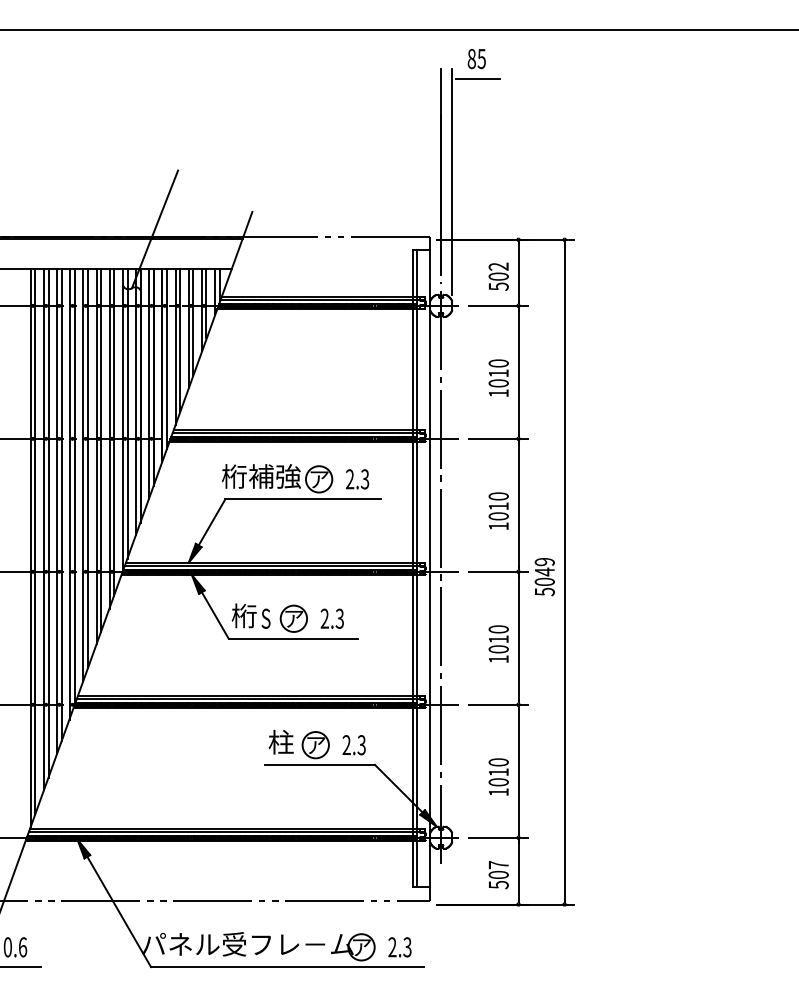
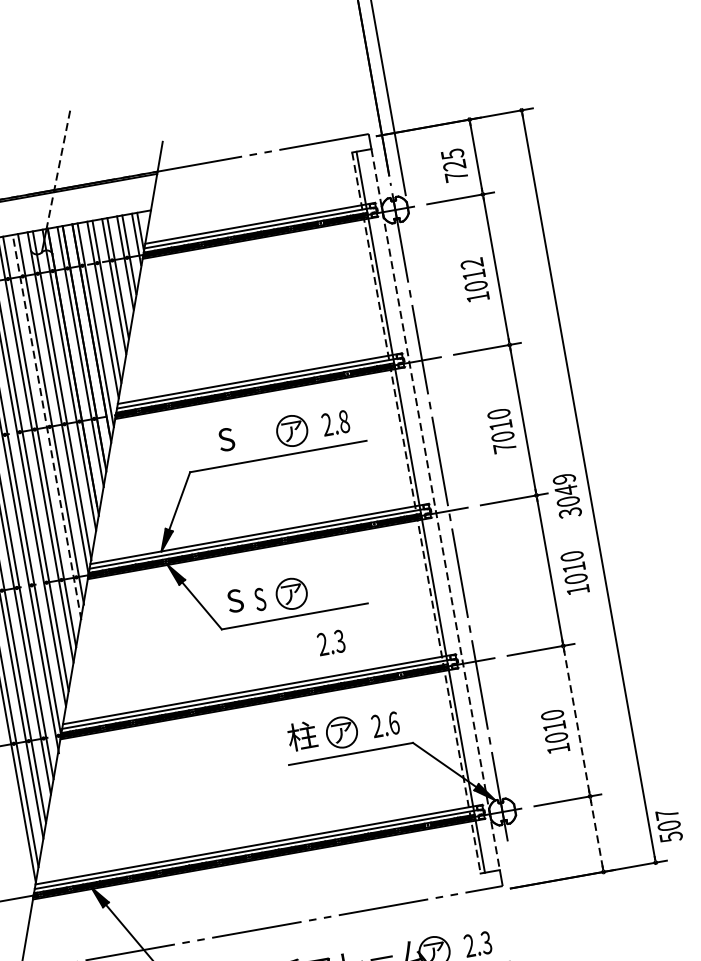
line: (158, 219) -> (58, 169), solid -> dashed
text: (498, 276) -> (454, 165), 502 -> 725
text: (498, 363) -> (471, 263), 1010 -> 1012
line: (109, 438) -> (46, 427), solid -> dashed
text: (261, 476) -> (226, 439), 桁補強 -> S
text: (364, 479) -> (343, 422), 2.3 -> 2.8
text: (498, 526) -> (504, 448), 1010 -> 7010
line: (412, 568) -> (415, 513), solid -> dashed
line: (429, 568) -> (435, 509), solid -> dashed
text: (544, 591) -> (569, 512), 5049 -> 3049
text: (243, 615) -> (234, 600), 桁 -> S
text: (331, 618) -> (330, 642), moved
text: (498, 643) -> (574, 572), moved
text: (361, 745) -> (393, 723), 2.3 -> 2.6
line: (518, 770) -> (576, 720), solid -> dashed
line: (518, 870) -> (596, 833), solid -> dashed
text: (498, 874) -> (668, 825), moved

